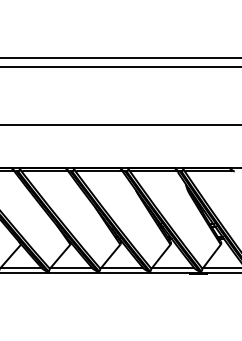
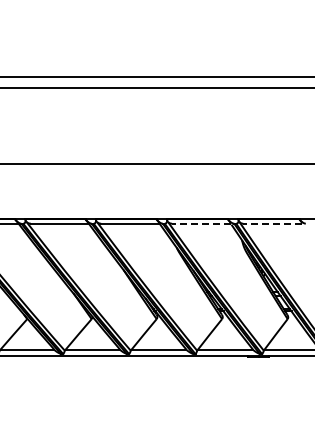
line: (153, 171) -> (200, 223), solid -> dashed
line: (209, 171) -> (272, 223), solid -> dashed

